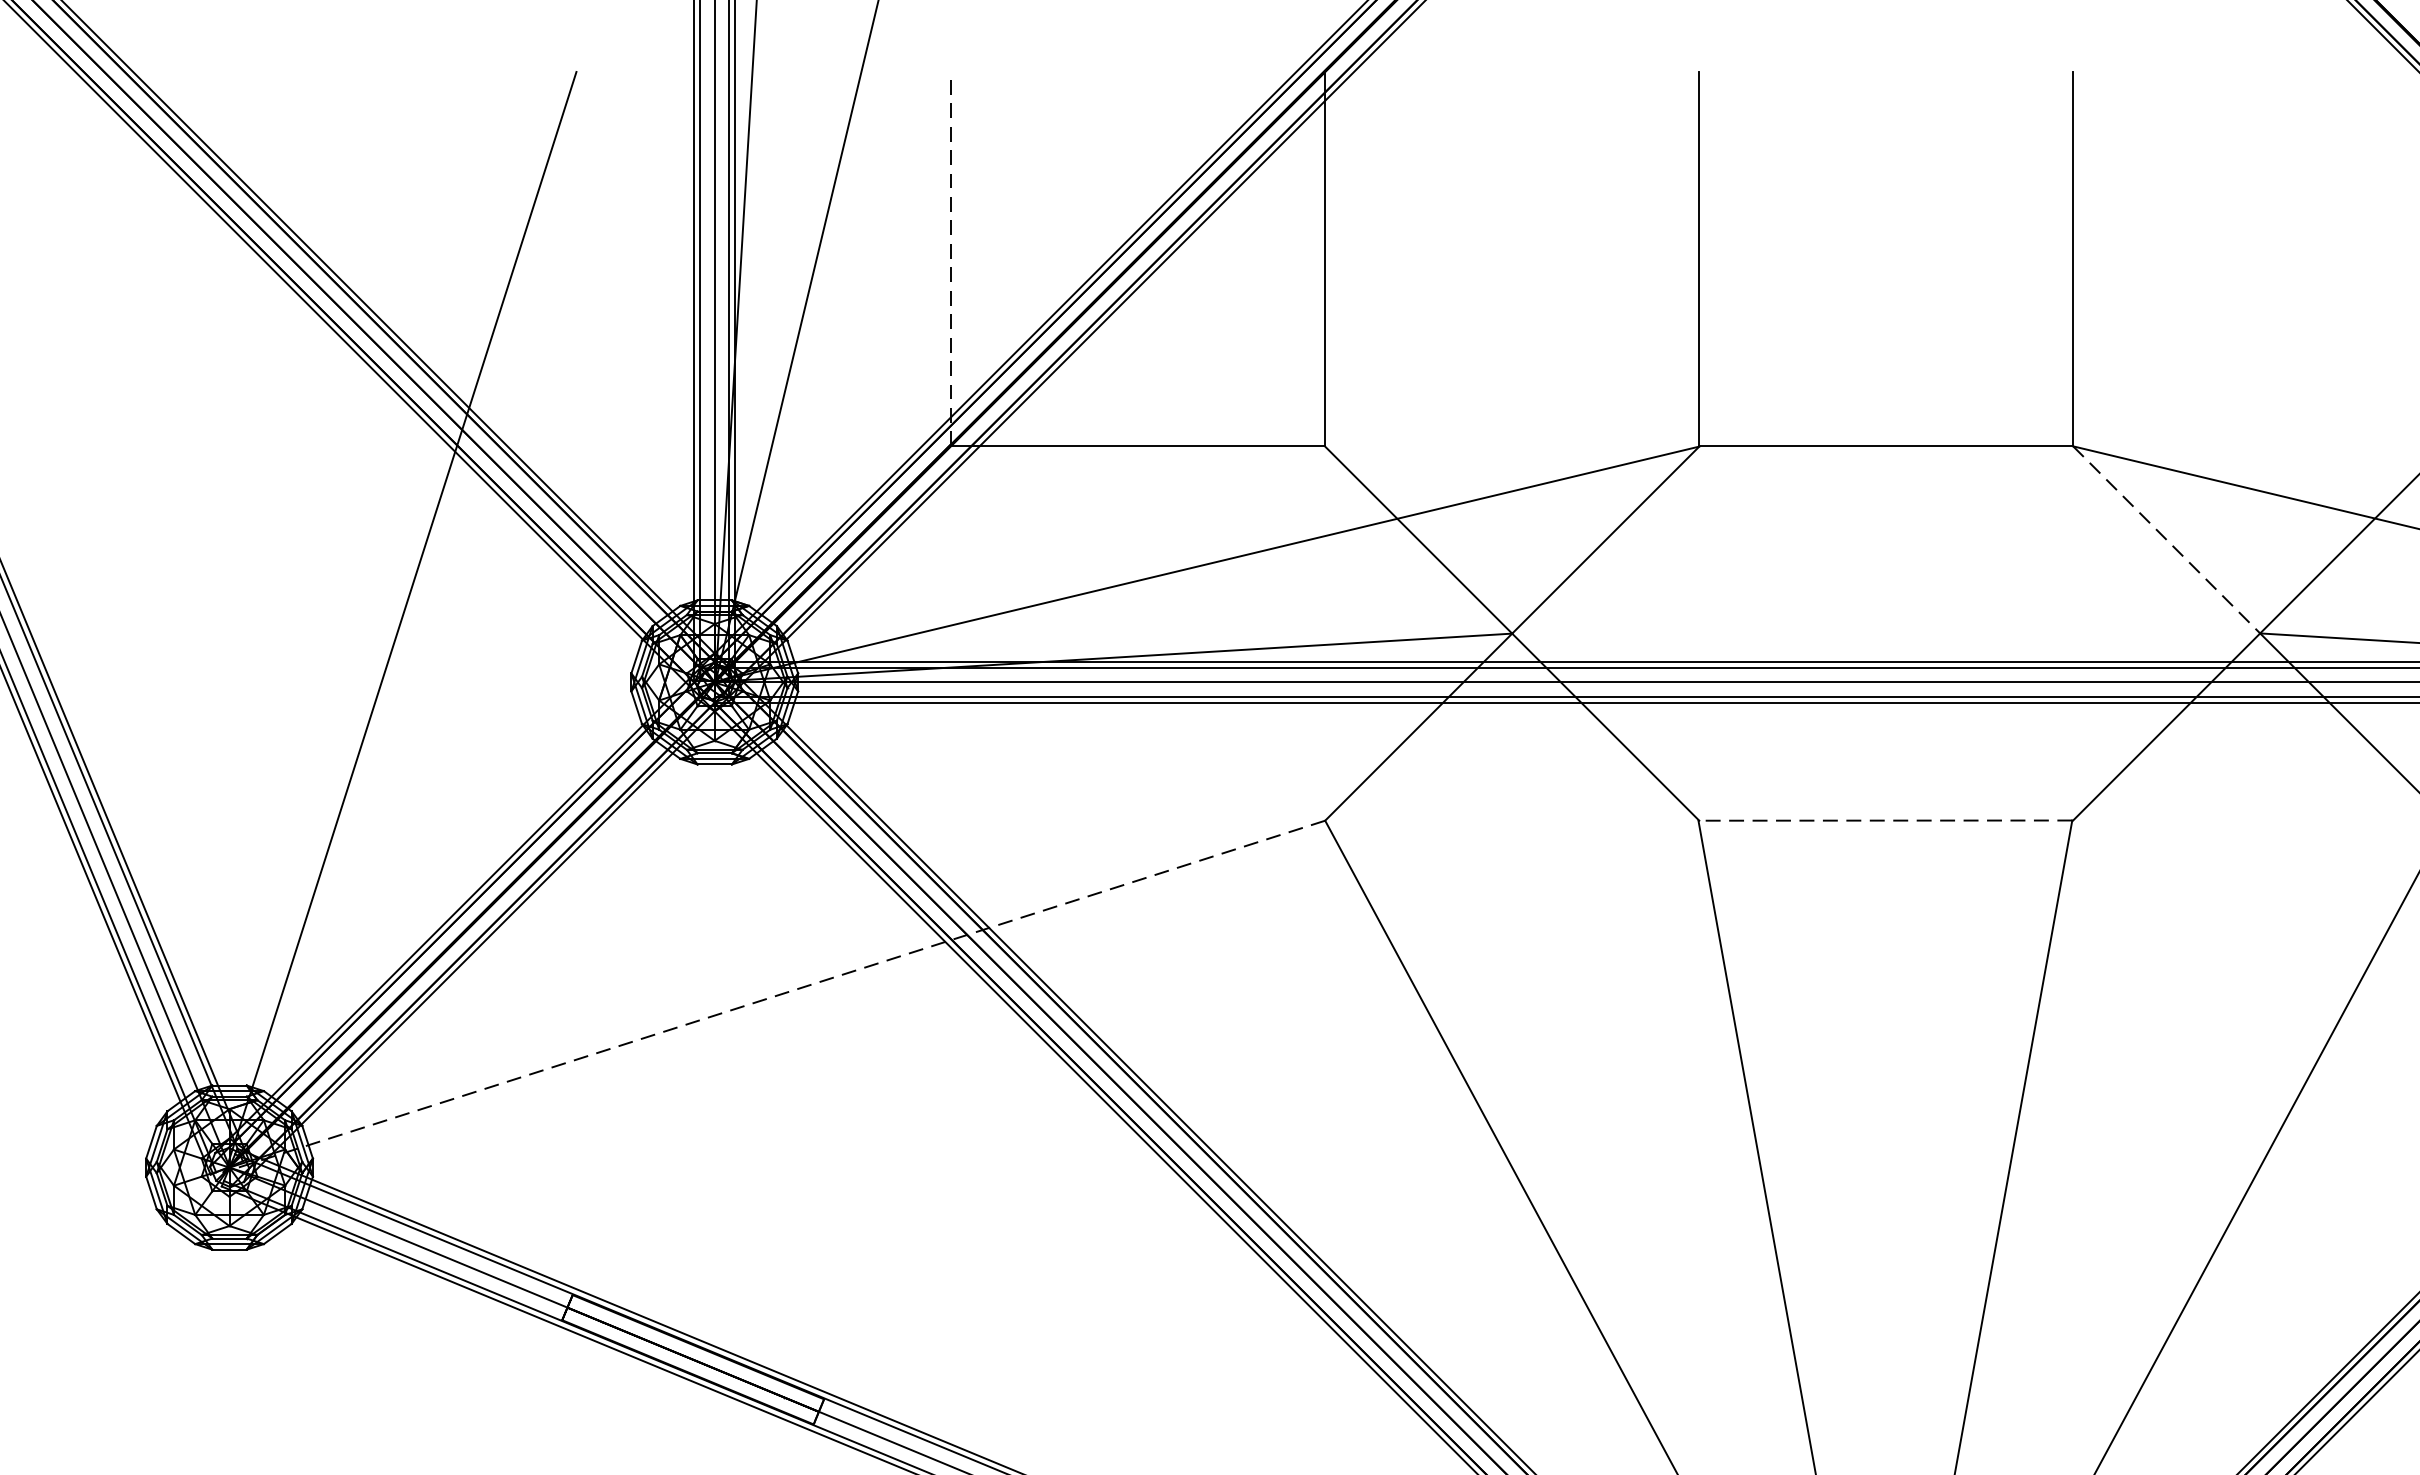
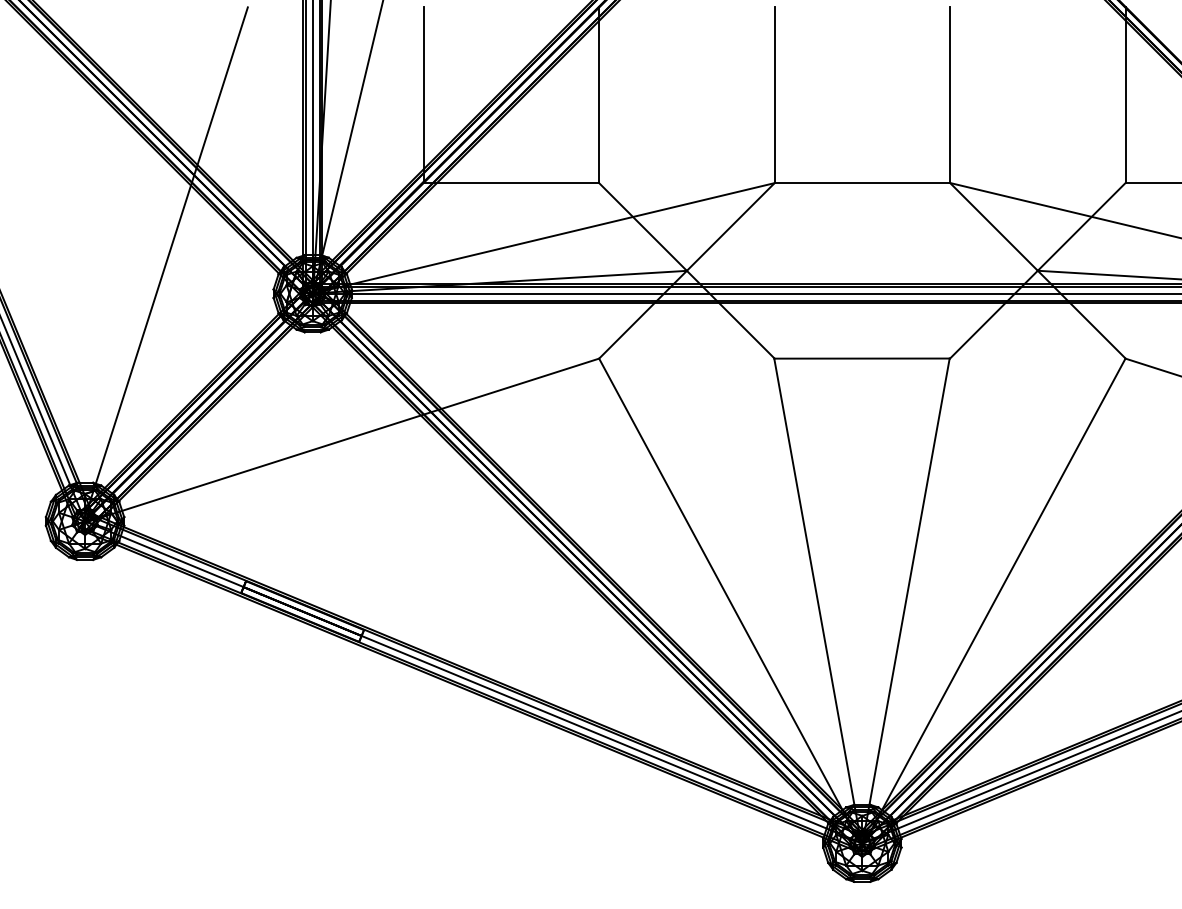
line: (950, 259) -> (423, 95), dashed -> solid
line: (2167, 541) -> (994, 227), dashed -> solid
line: (1884, 820) -> (861, 358), dashed -> solid
line: (773, 997) -> (340, 441), dashed -> solid

